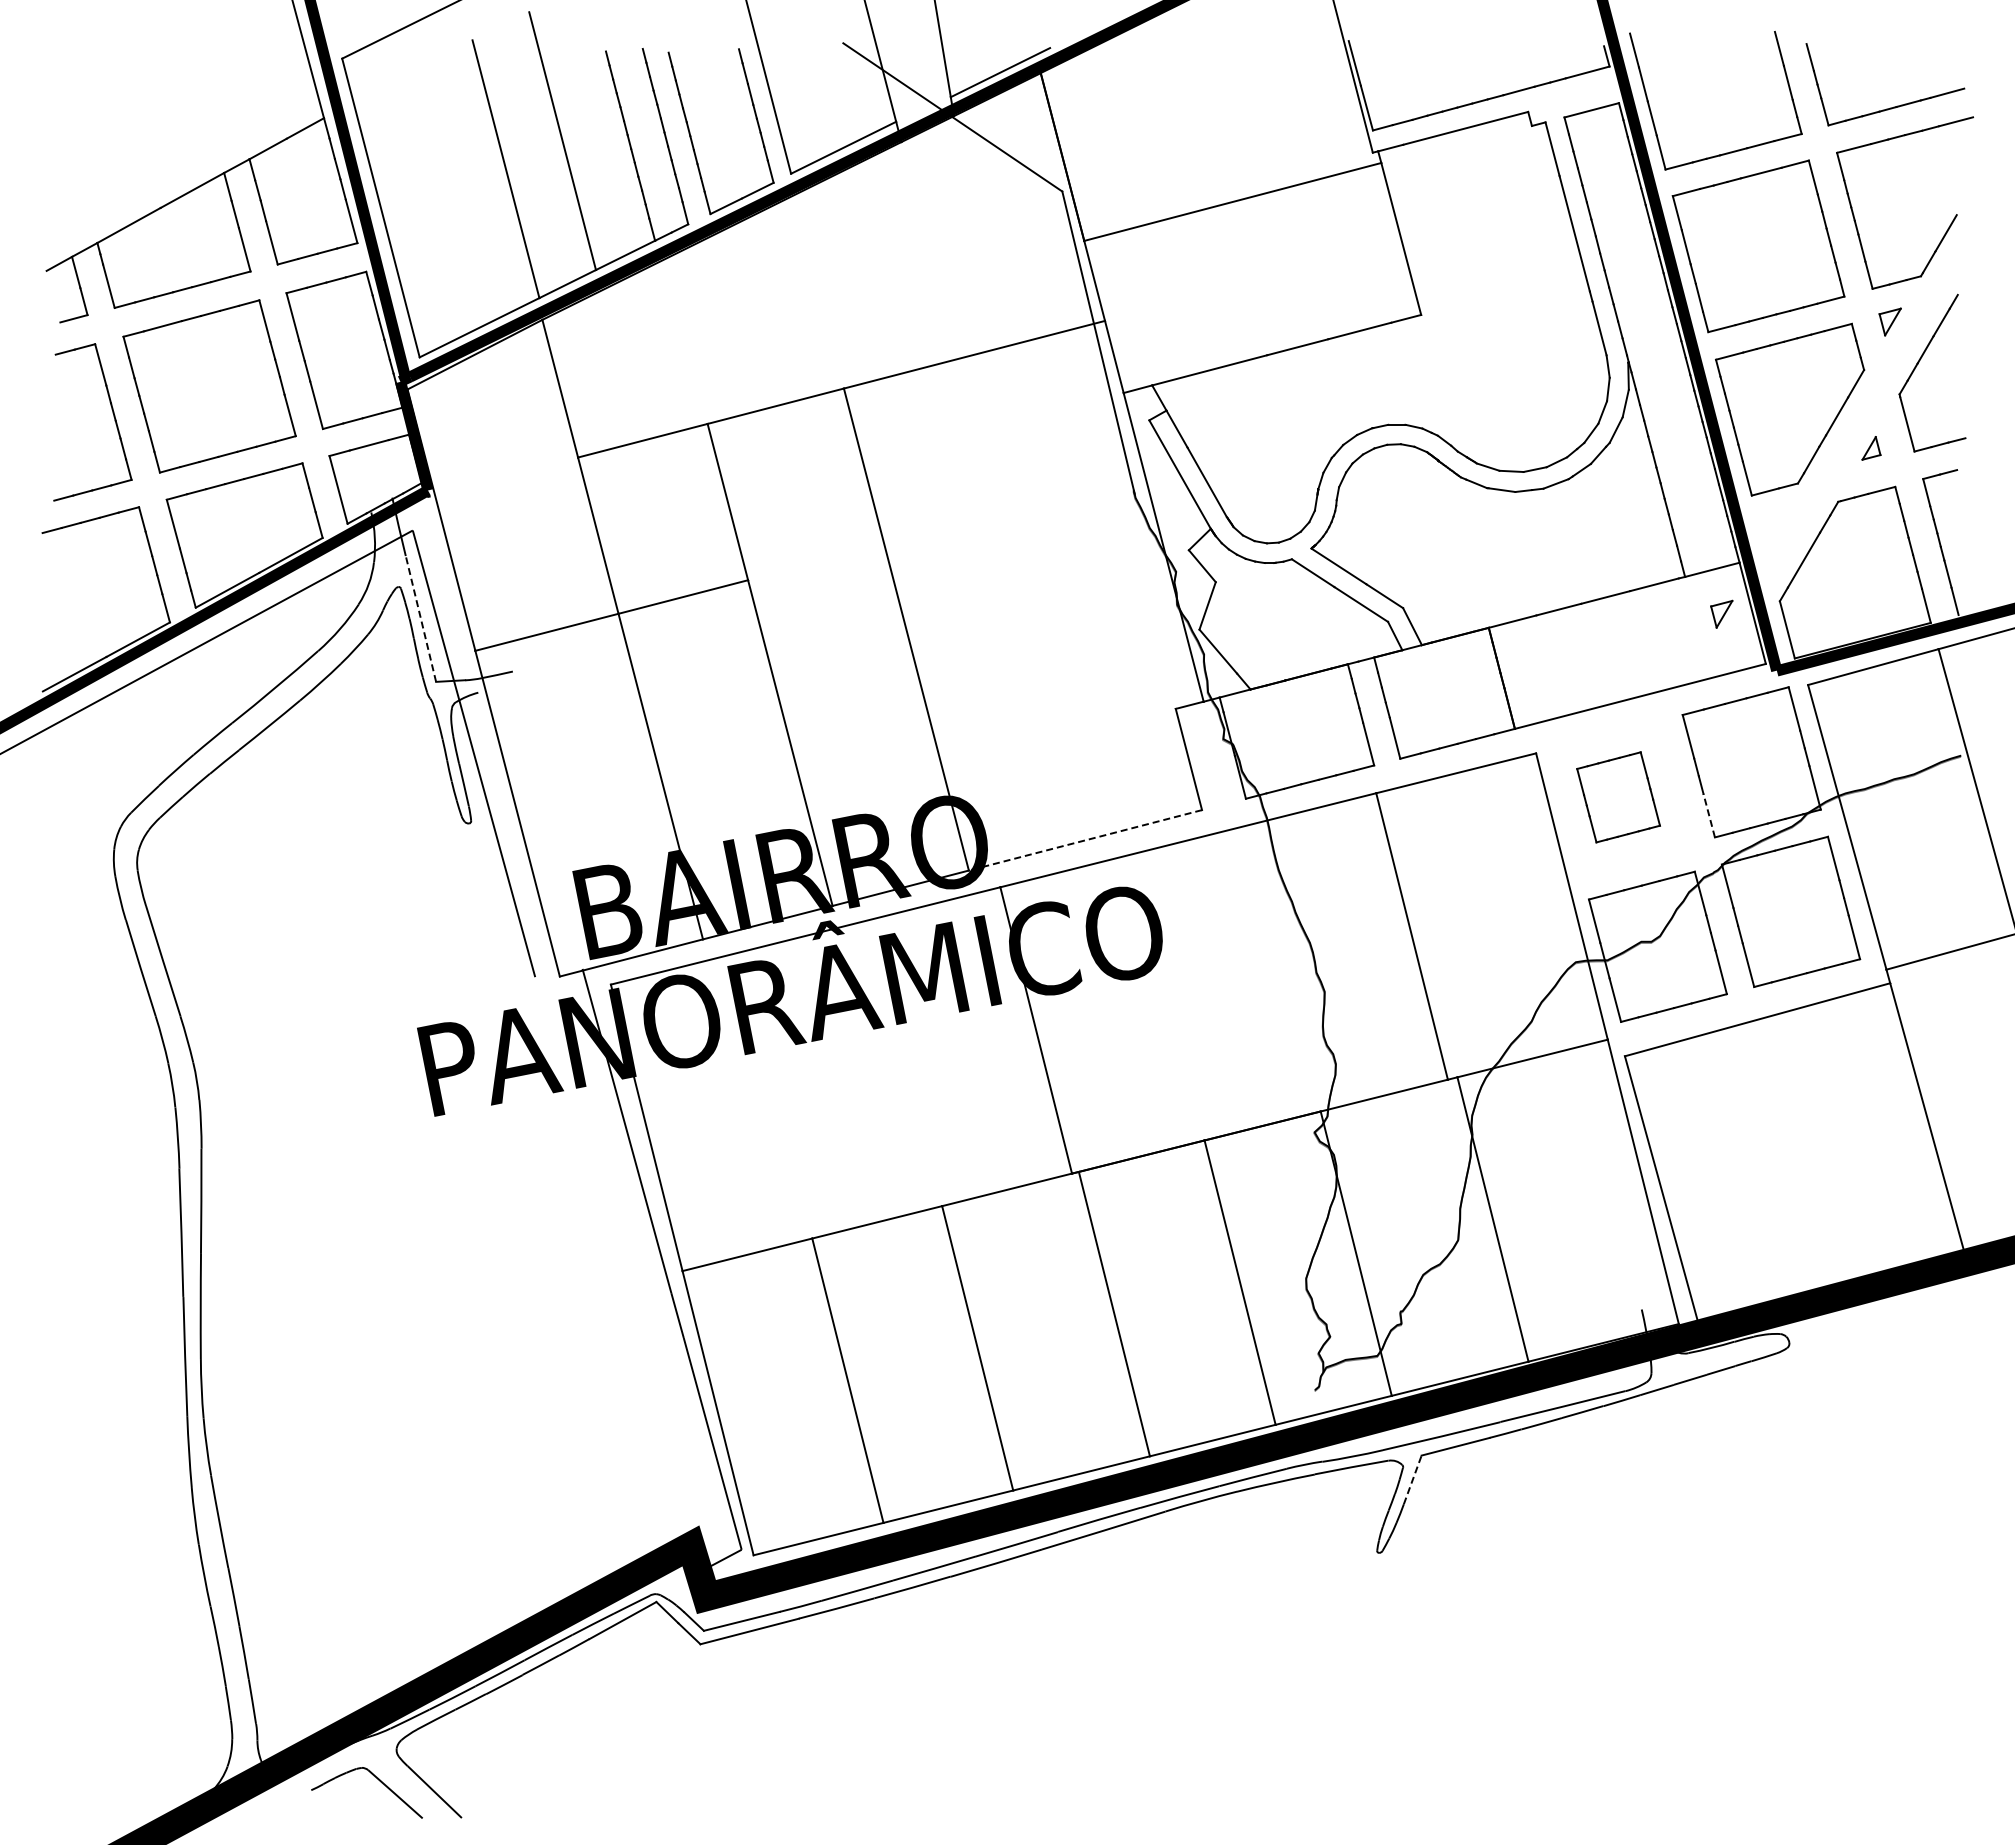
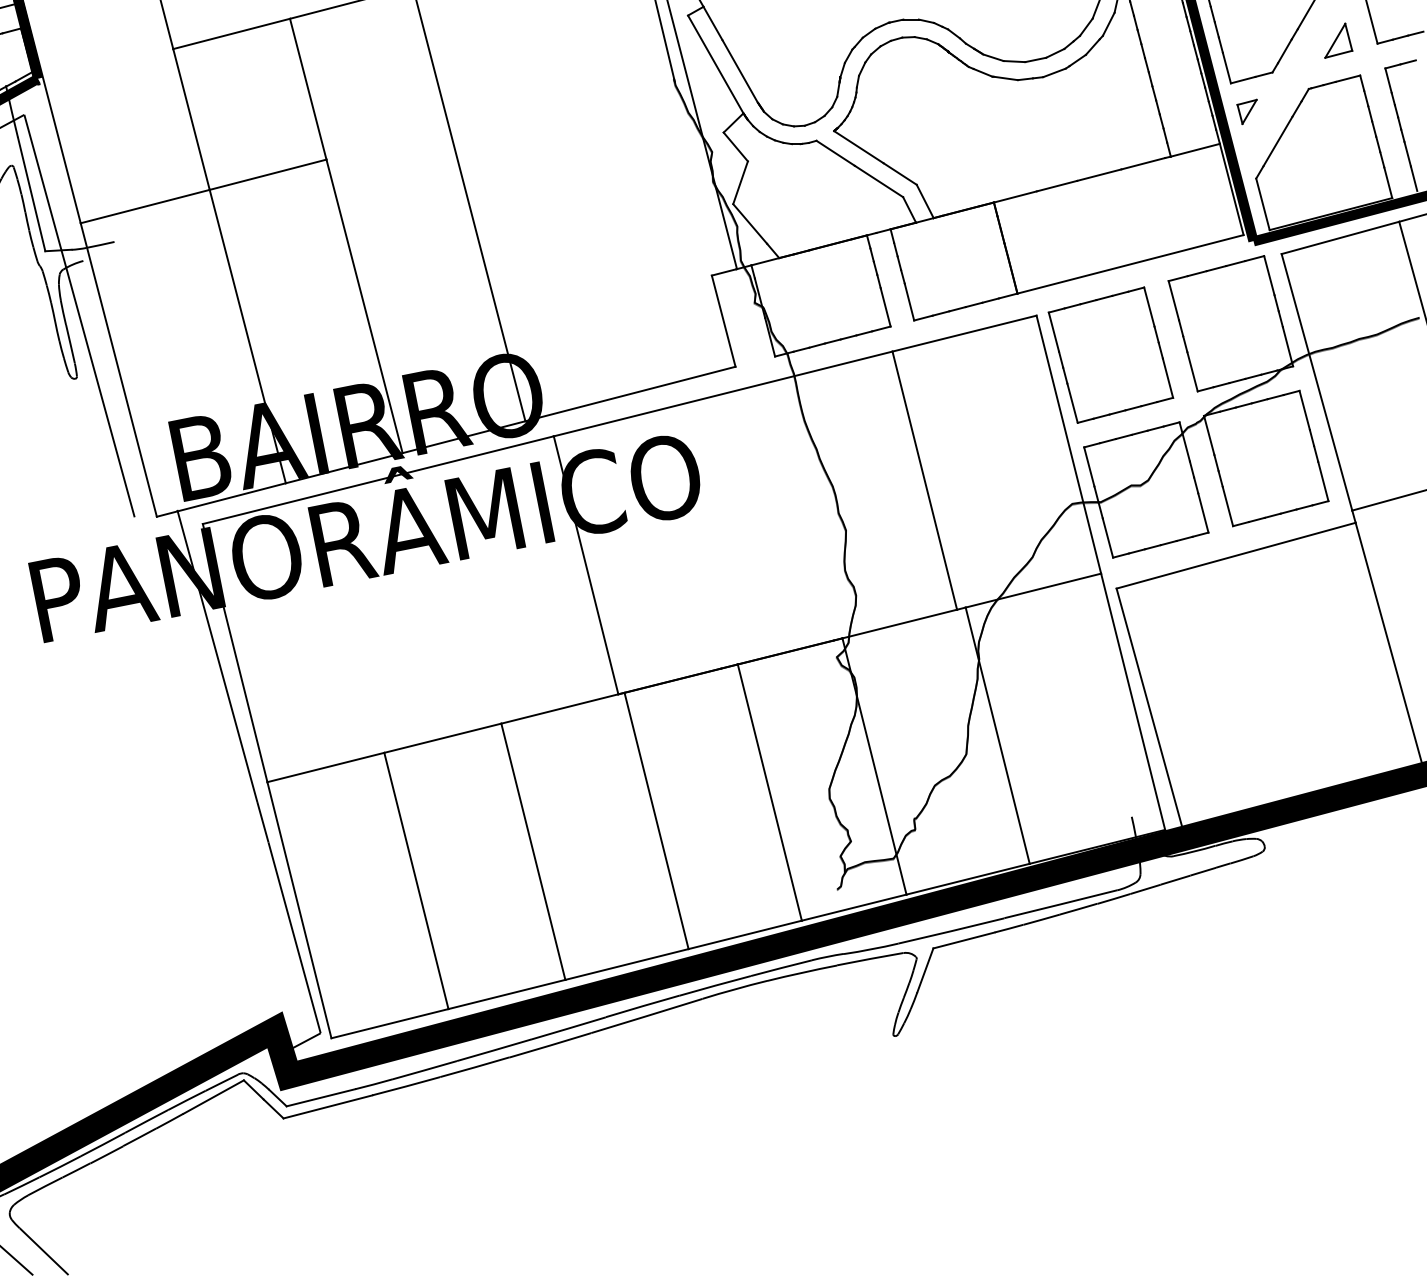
part: (1871, 448) -> (1338, 40), size x1.67
part: (1721, 613) -> (1246, 111), moved
line: (420, 618) -> (31, 194), dashed -> solid
part: (1618, 797) -> (1110, 355), size x1.67
line: (1709, 815) -> (1192, 371), dashed -> solid
line: (1084, 840) -> (629, 394), dashed -> solid
line: (1412, 1479) -> (925, 969), dashed -> solid

